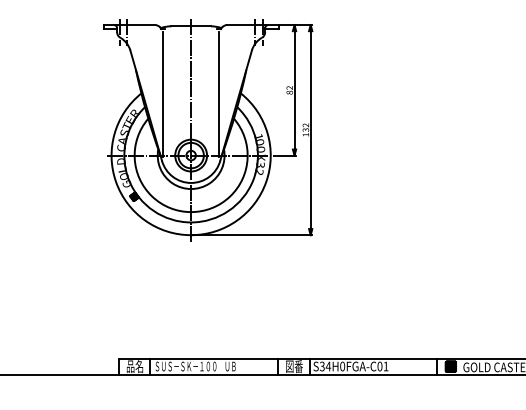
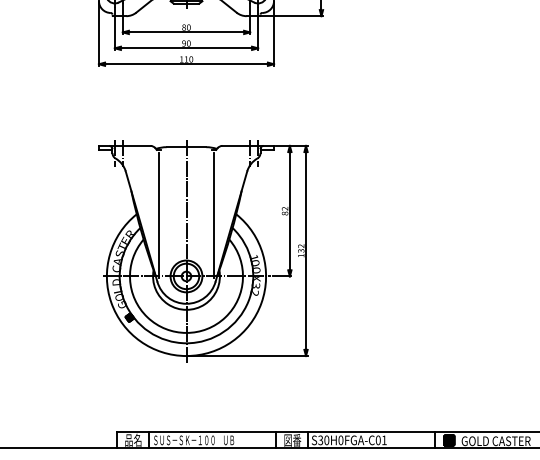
part: (208, 130) -> (203, 251), moved
text: (328, 366) -> (326, 440), S34H0FGA-C01 -> S30H0FGA-C01

